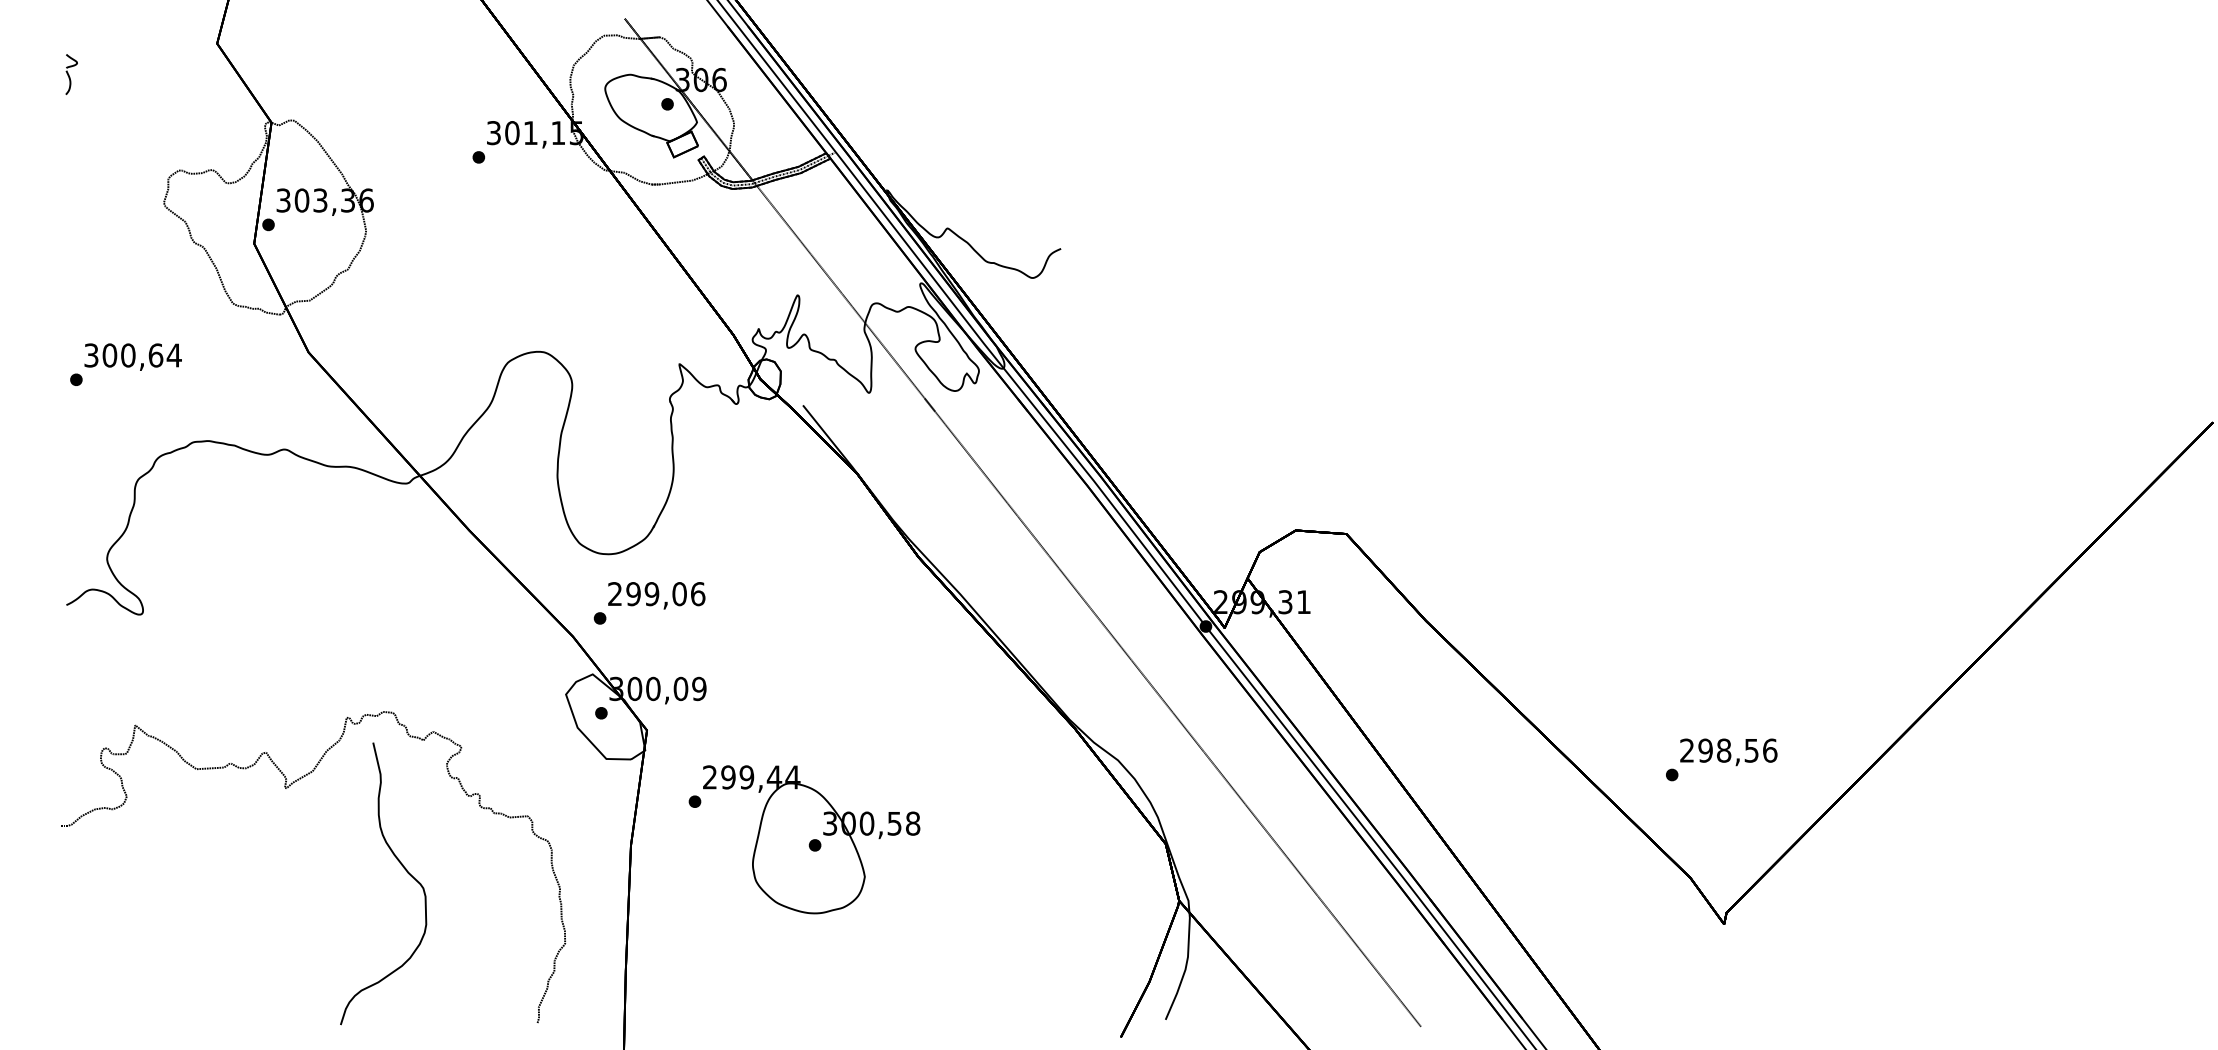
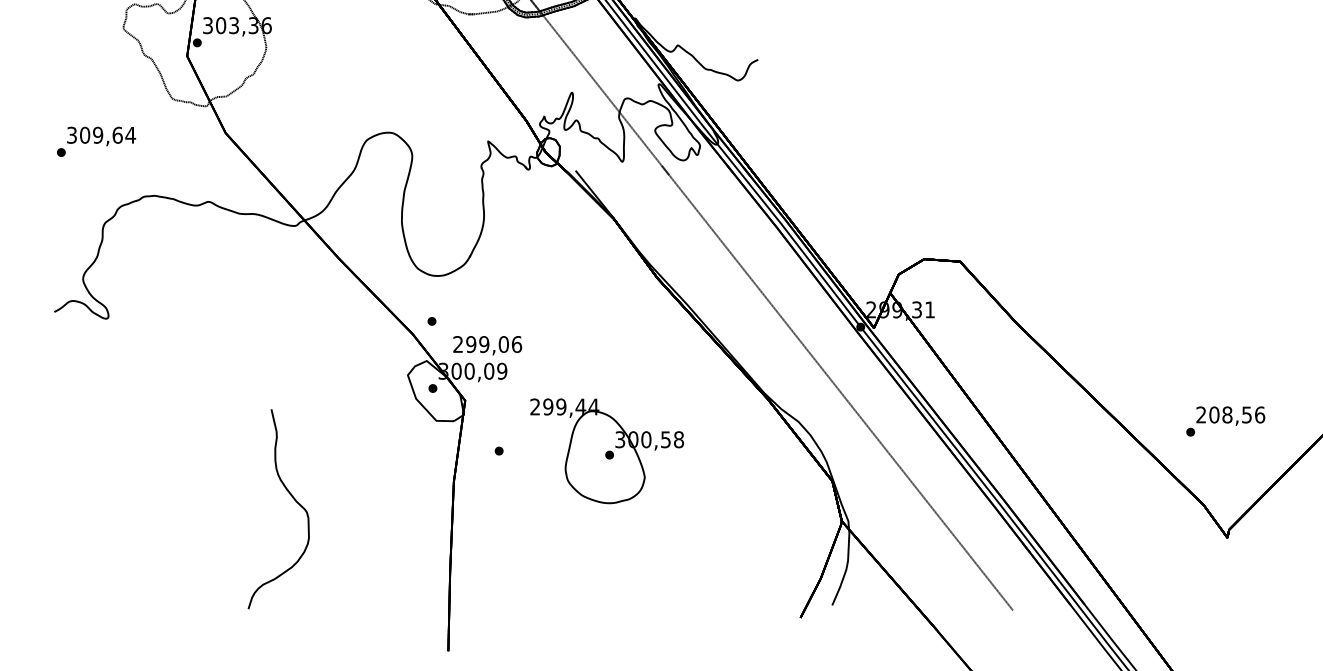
text: (128, 355) -> (98, 135), 300,64 -> 309,64
text: (656, 595) -> (487, 345), moved
text: (1705, 750) -> (1214, 414), 298,56 -> 208,56
curve: (287, 788) -> (210, 441), removed
part: (811, 839) -> (607, 450), moved

